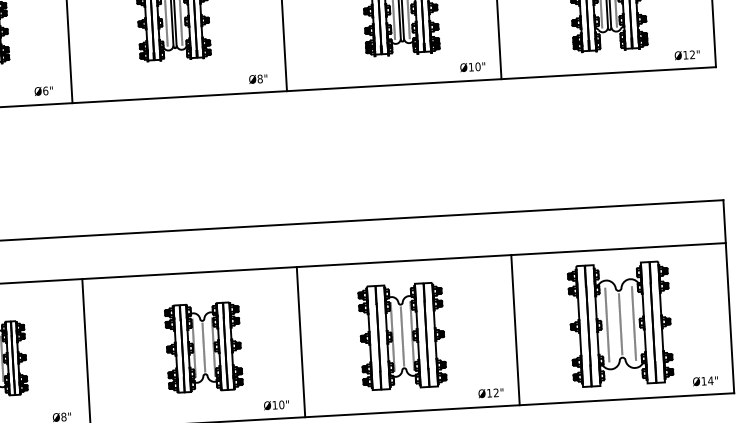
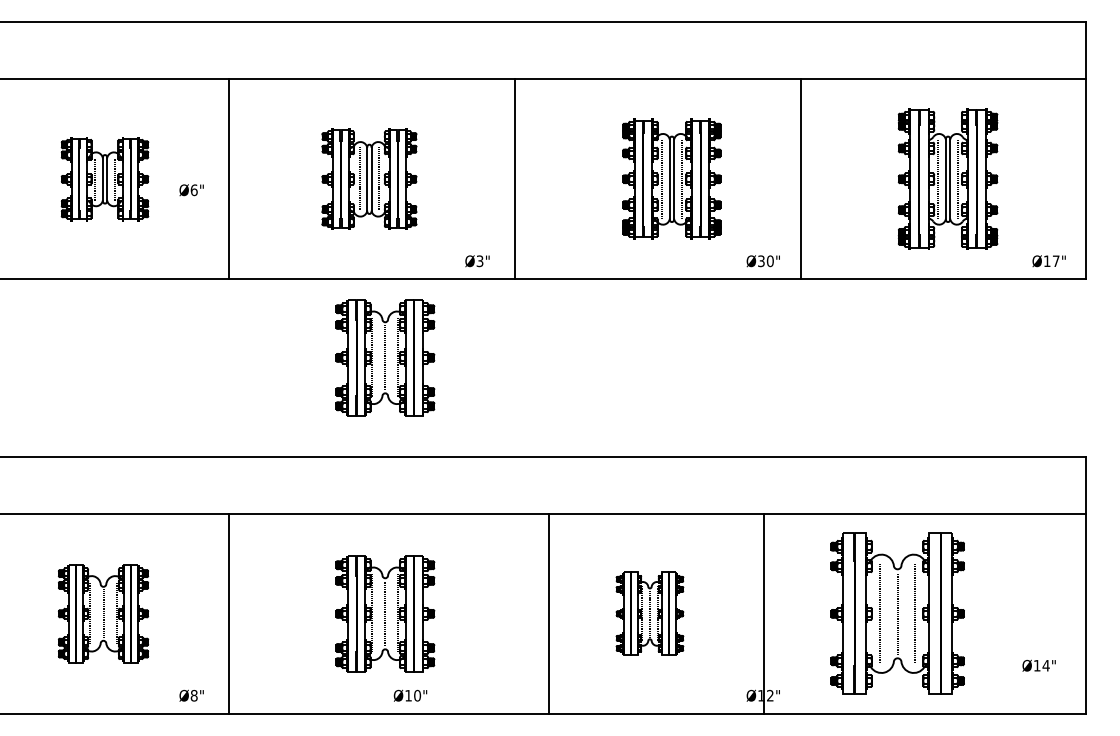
text: (691, 54) -> (1055, 260), Ø12" -> Ø17"
text: (471, 67) -> (761, 261), Ø10" -> Ø30"
text: (259, 79) -> (479, 261), Ø8" -> Ø3"
text: (43, 91) -> (191, 190), moved
part: (193, 155) -> (385, 357), added
part: (620, 324) -> (897, 613), moved
line: (515, 329) -> (763, 613), moved
part: (402, 336) -> (649, 613), size x0.6
line: (300, 341) -> (548, 613), moved
text: (704, 381) -> (1038, 665), moved
text: (276, 405) -> (410, 695), moved

